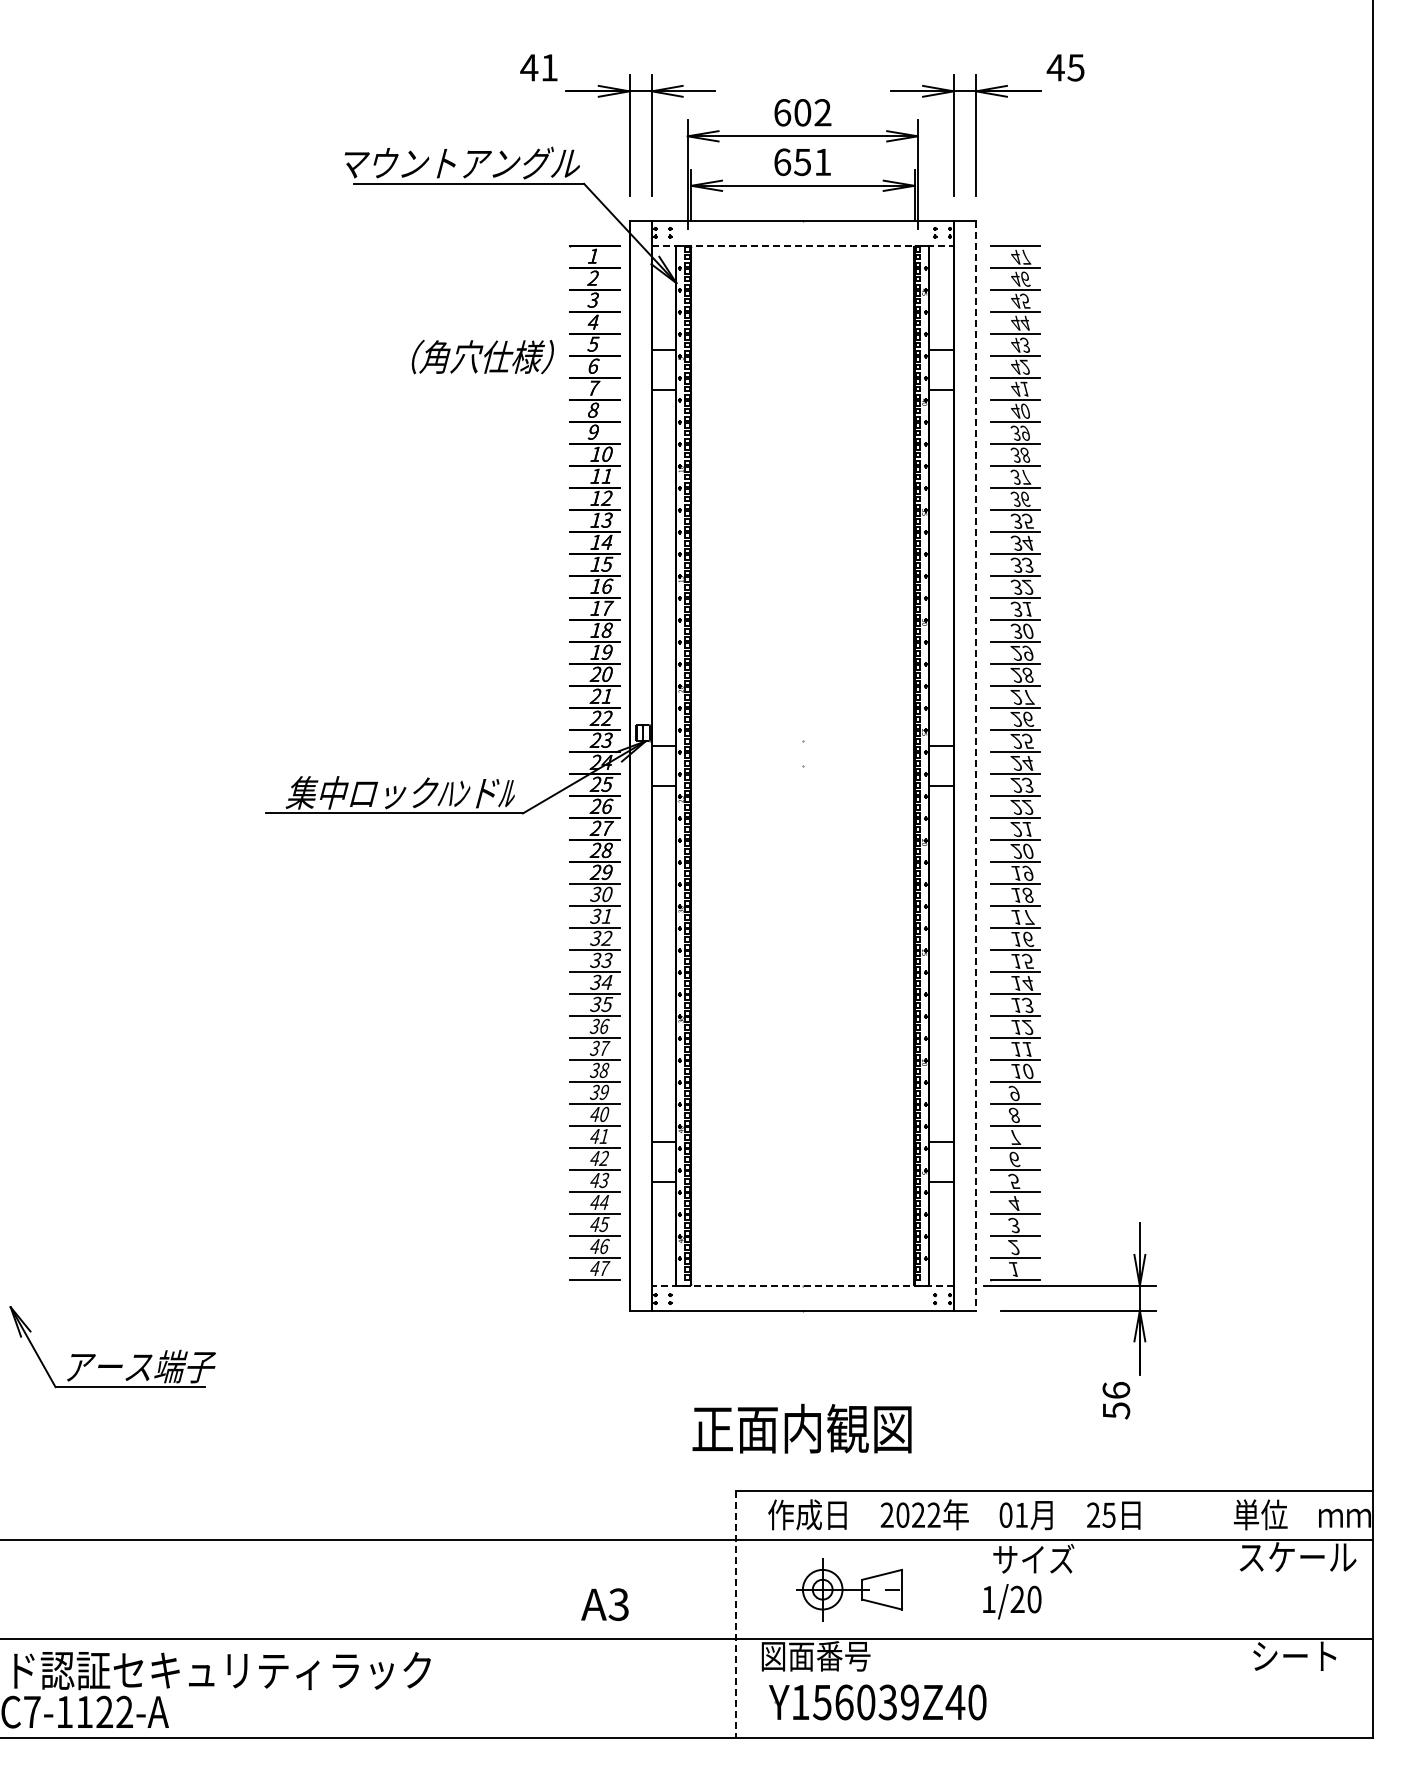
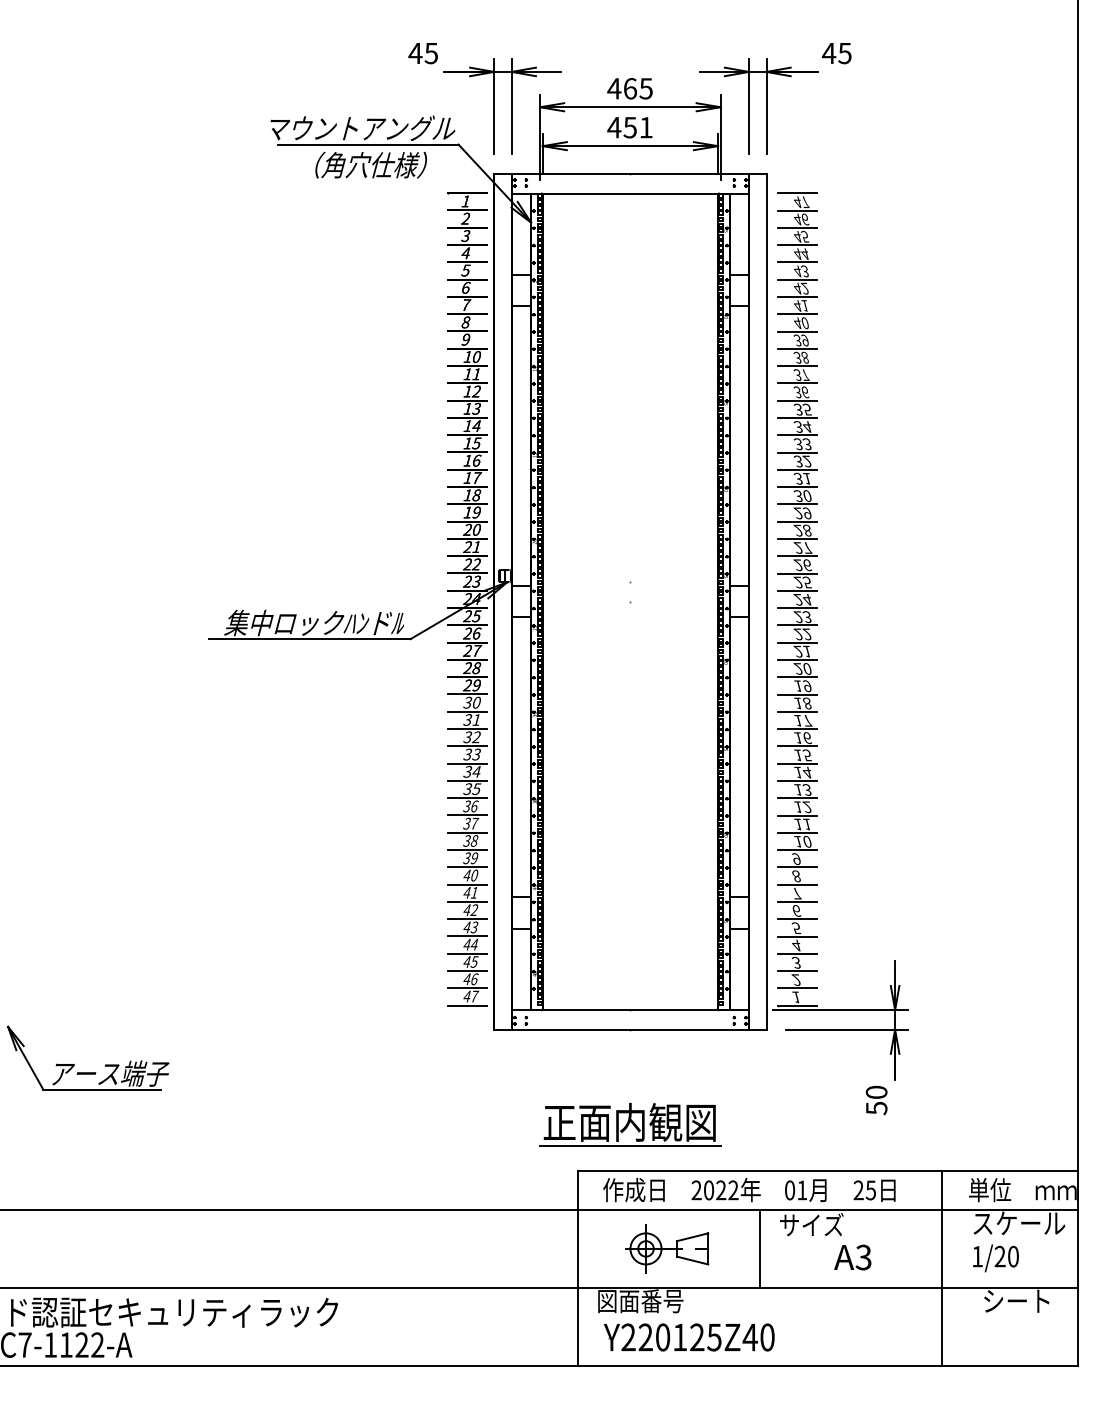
text: (548, 67) -> (430, 53), 41 -> 45
text: (802, 112) -> (630, 88), 602 -> 465
text: (782, 162) -> (614, 127), 651 -> 451
line: (802, 246) -> (630, 193), dashed -> solid
text: (482, 357) -> (370, 165), moved
line: (976, 766) -> (766, 602), dashed -> solid
line: (802, 1285) -> (630, 1009), dashed -> solid
text: (1116, 1390) -> (876, 1092), 56 -> 50
line: (802, 1459) -> (630, 1146), added
line: (967, 1589) -> (759, 1248), added
text: (1012, 1601) -> (996, 1258), moved
text: (604, 1604) -> (852, 1257), moved
line: (736, 1614) -> (578, 1268), dashed -> solid
line: (1199, 1614) -> (941, 1268), added
text: (854, 1702) -> (670, 1337), Y156039Z40 -> Y220125Z40

